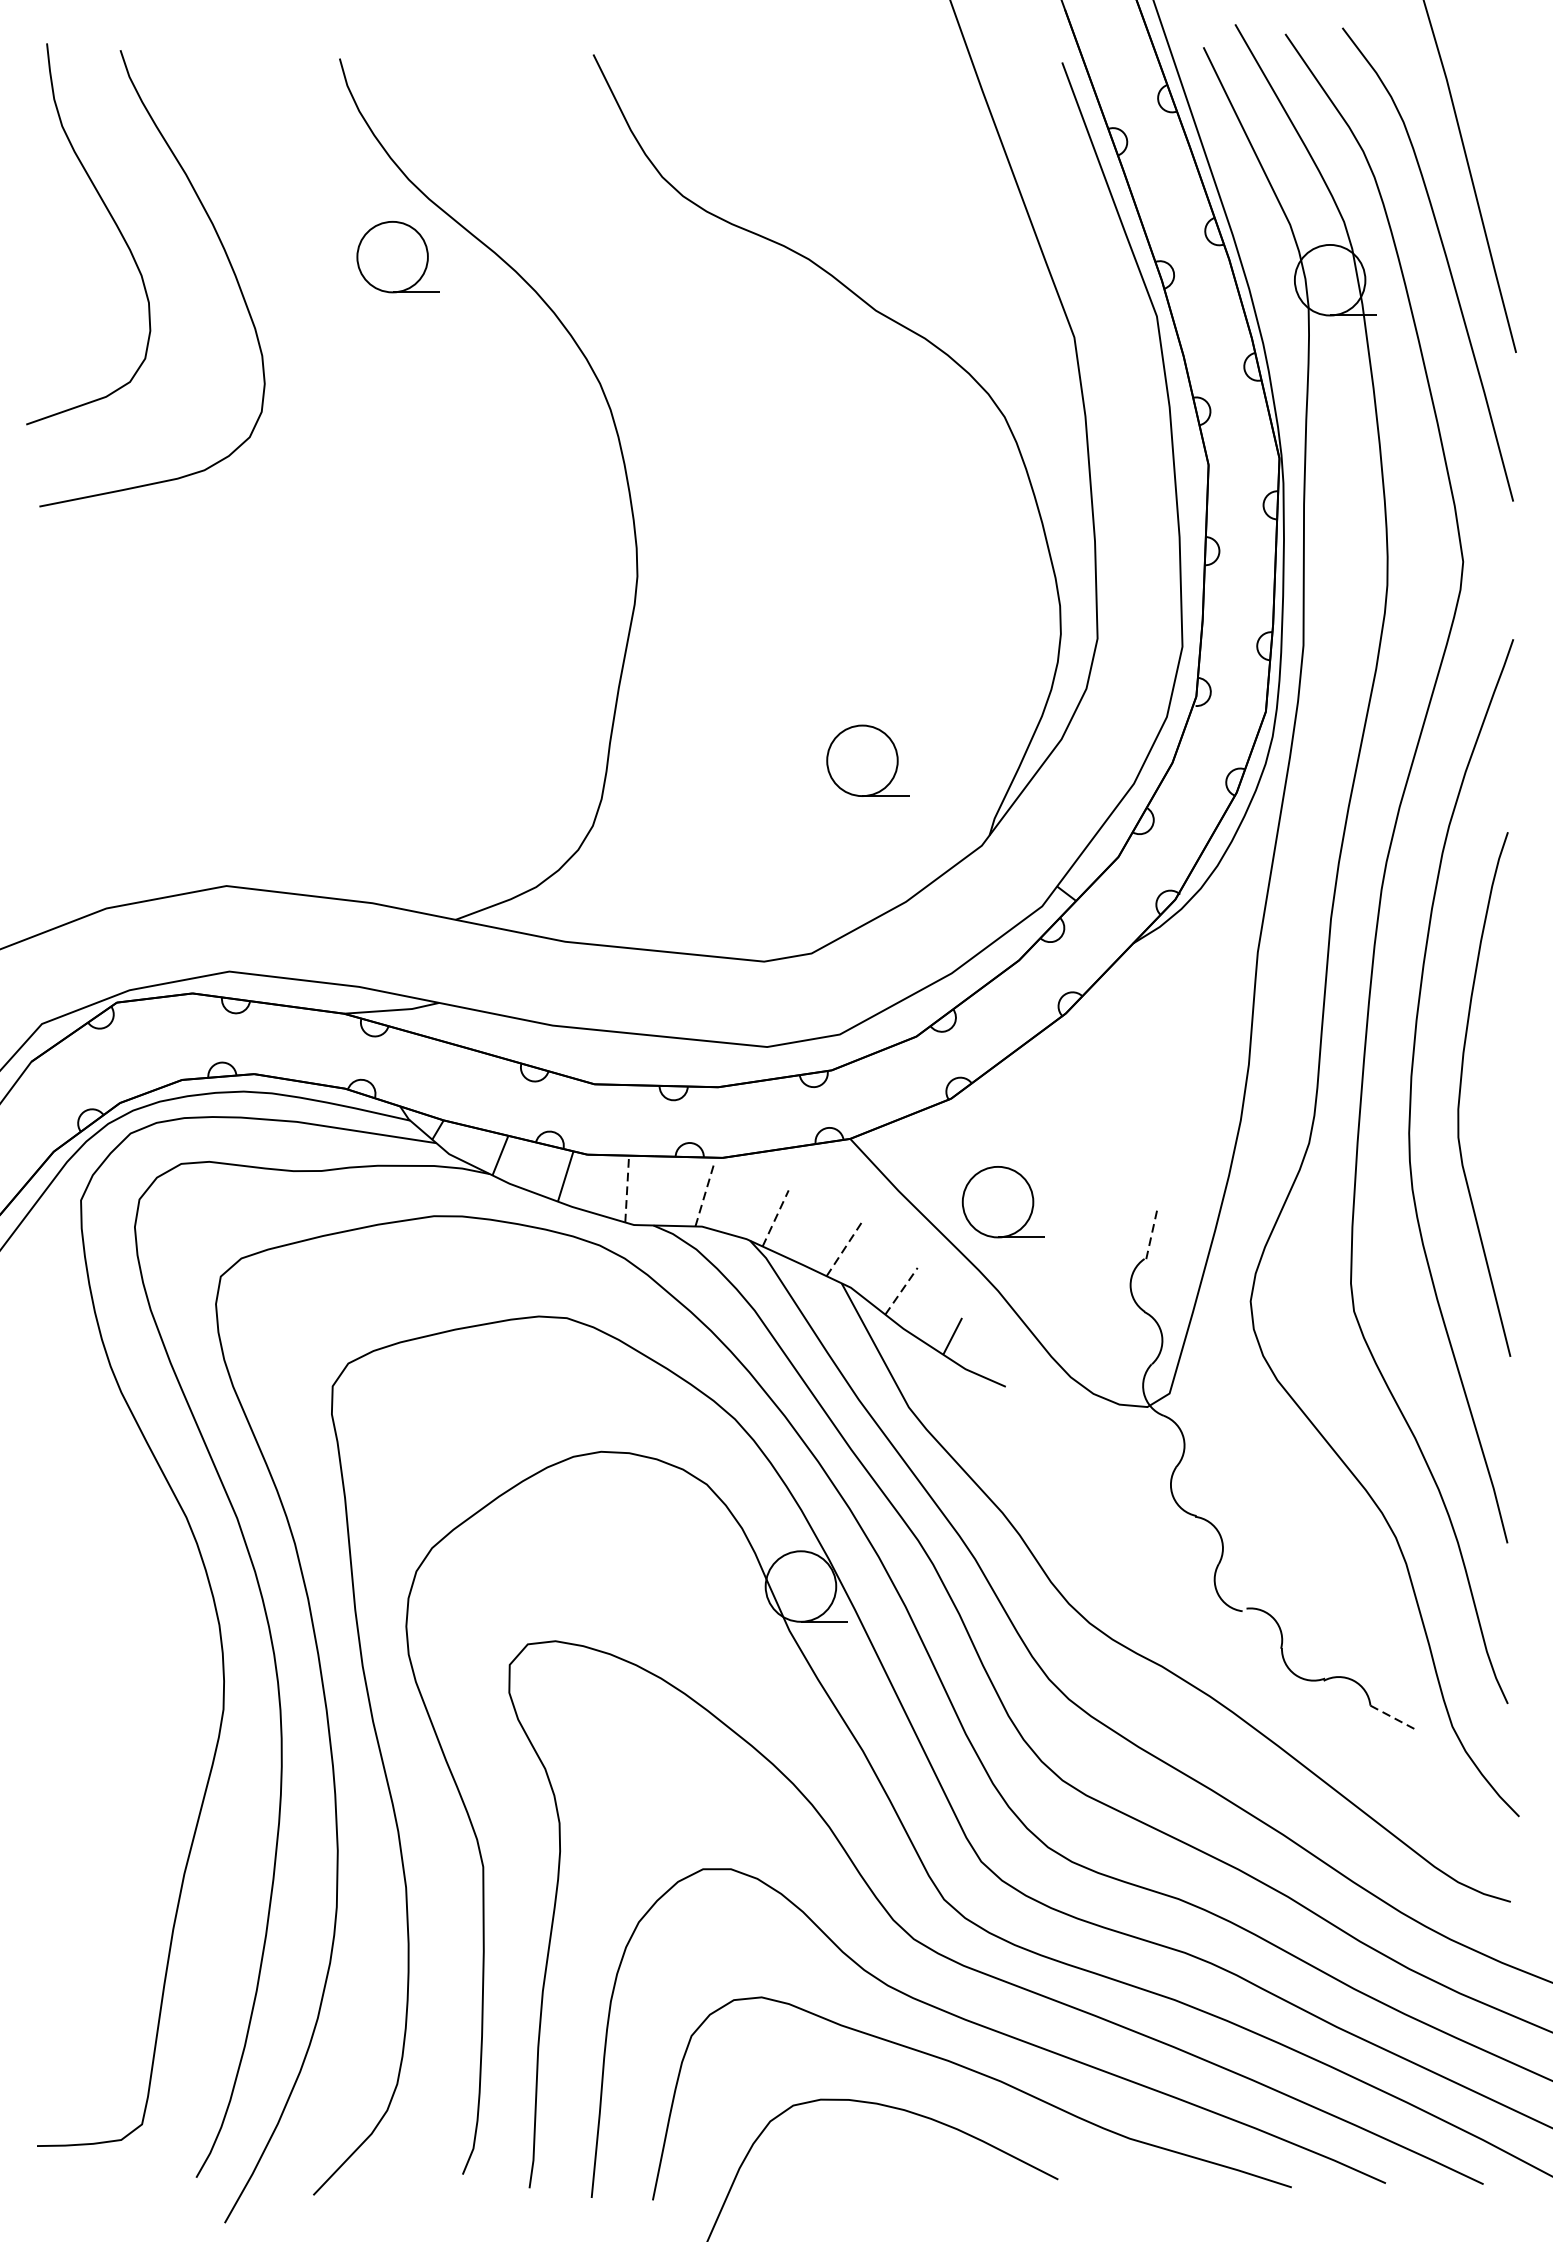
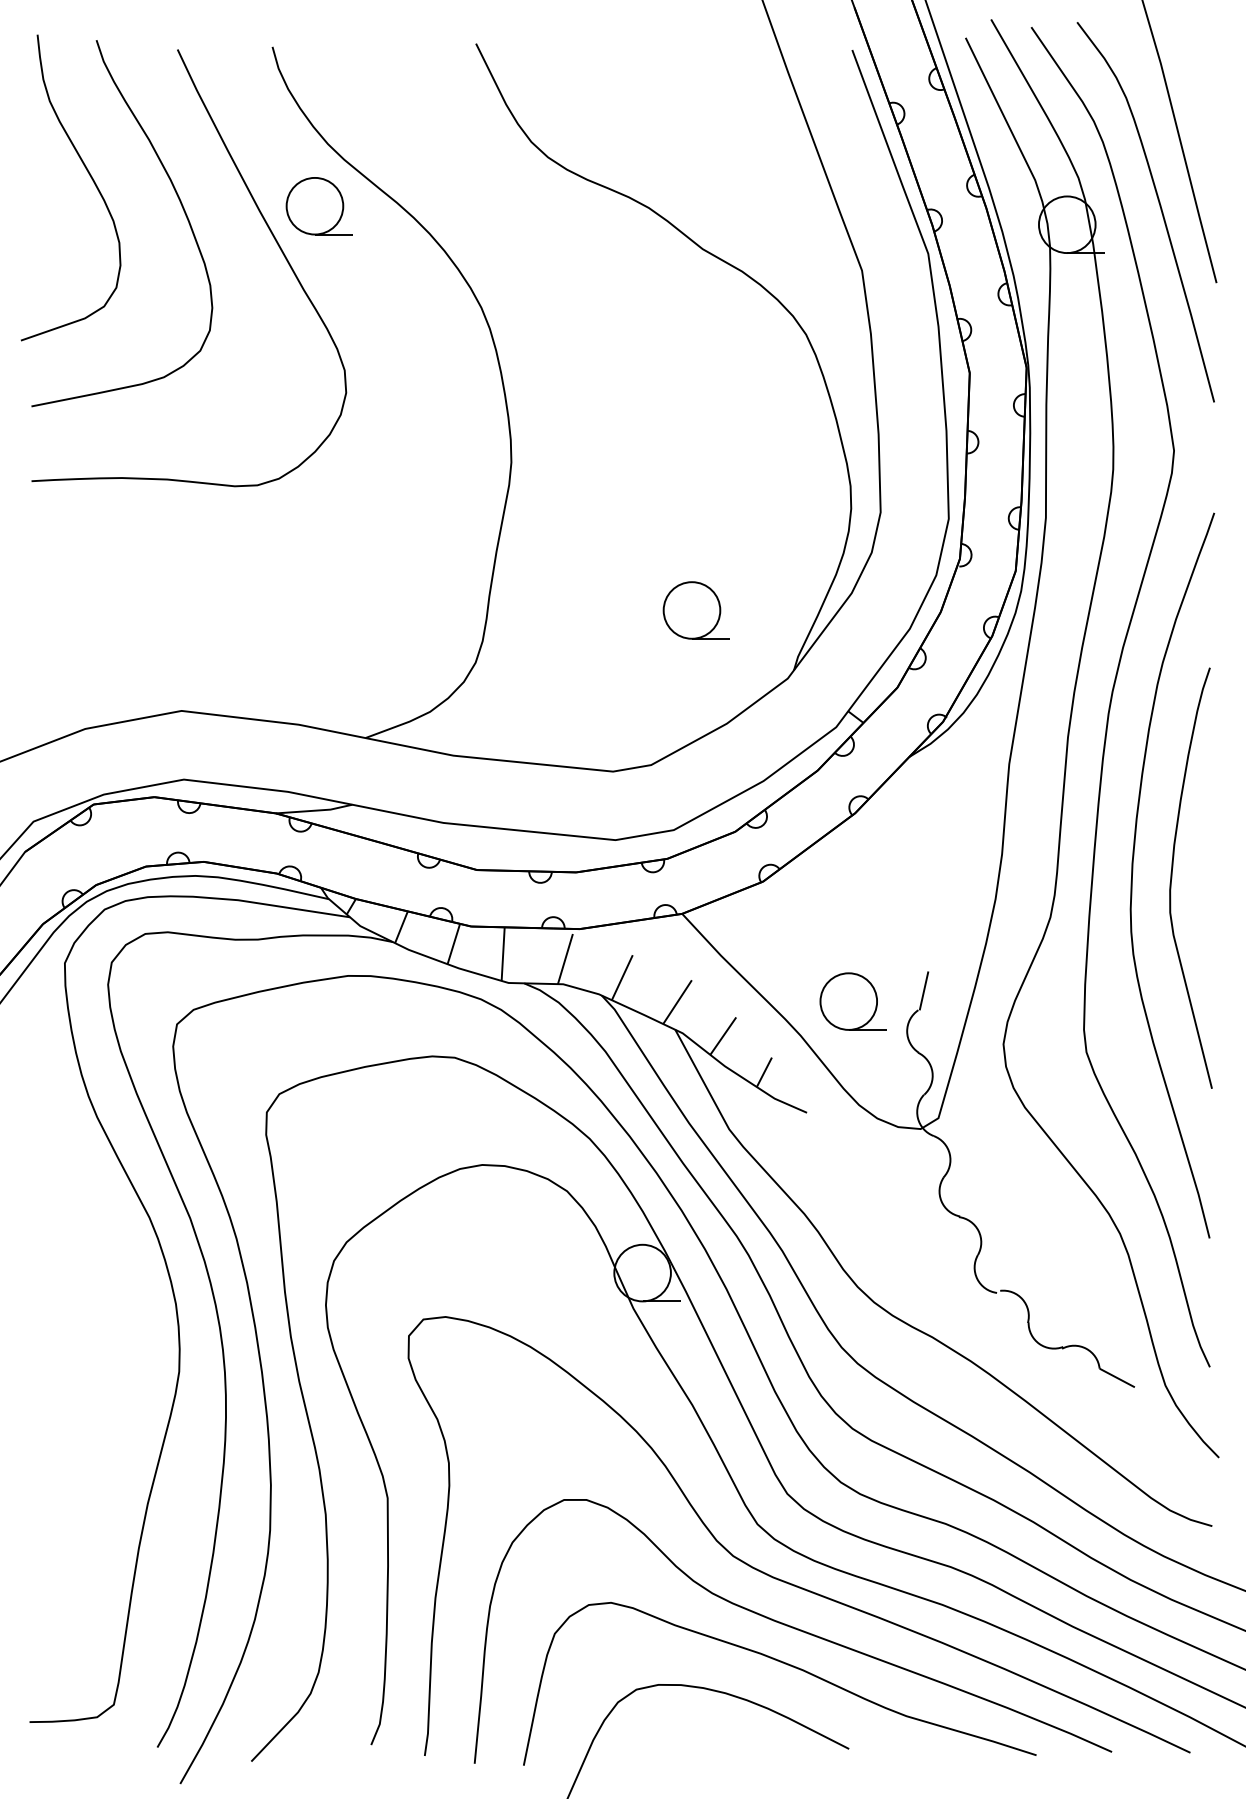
curve: (333, 283) -> (267, 227), added
line: (627, 1189) -> (503, 954), dashed -> solid
line: (704, 1194) -> (565, 958), dashed -> solid
part: (1002, 1201) -> (852, 1001), moved
line: (775, 1218) -> (622, 977), dashed -> solid
line: (1152, 1234) -> (924, 990), dashed -> solid
line: (844, 1248) -> (677, 1001), dashed -> solid
line: (901, 1291) -> (723, 1036), dashed -> solid
line: (1392, 1717) -> (1117, 1378), dashed -> solid

